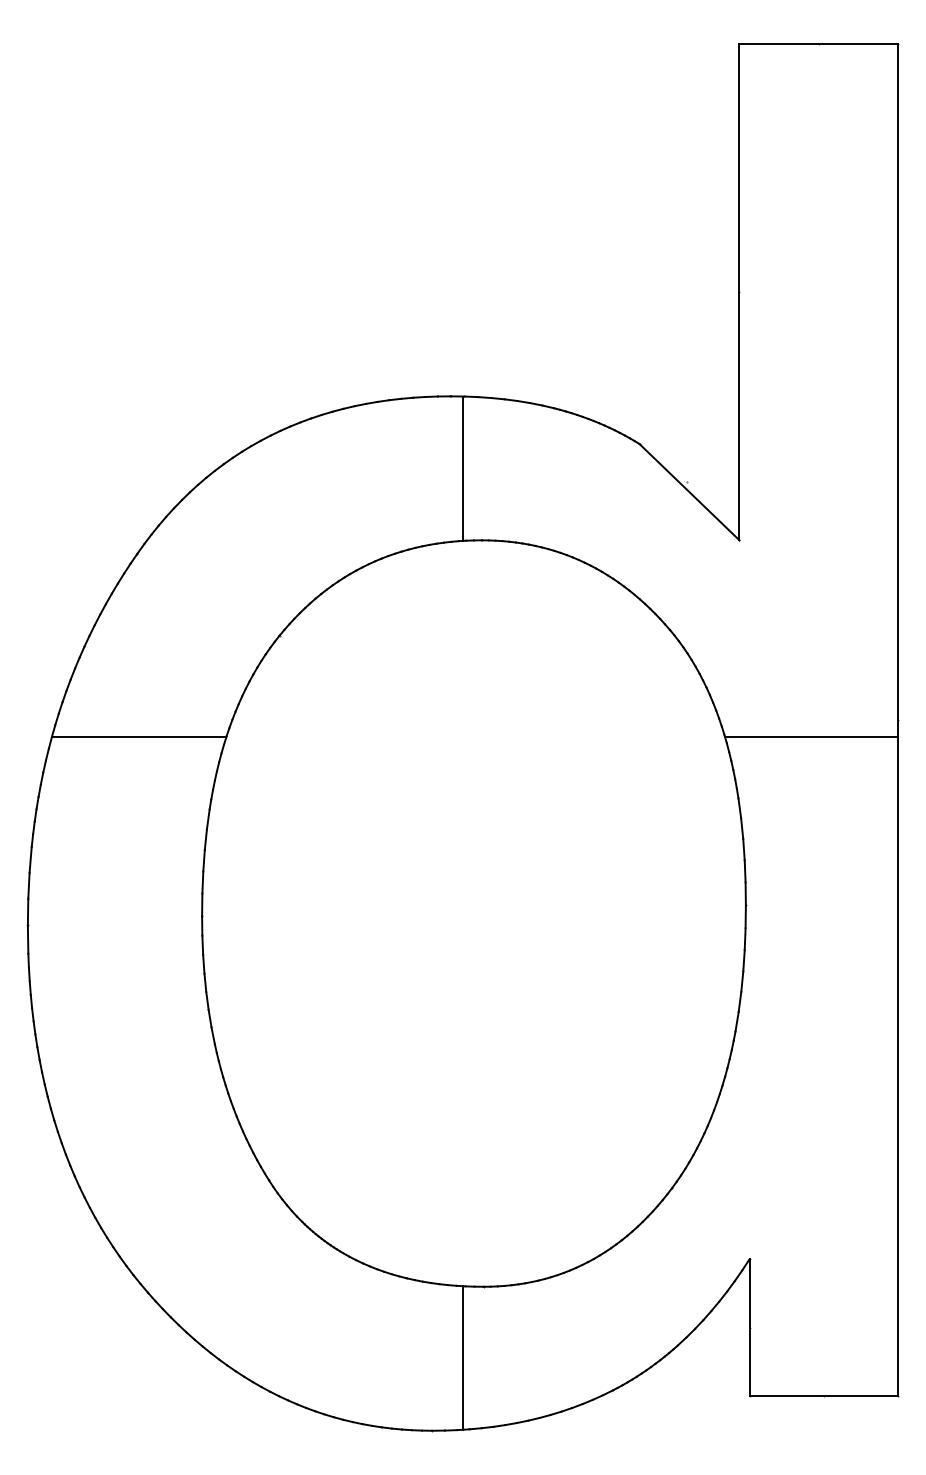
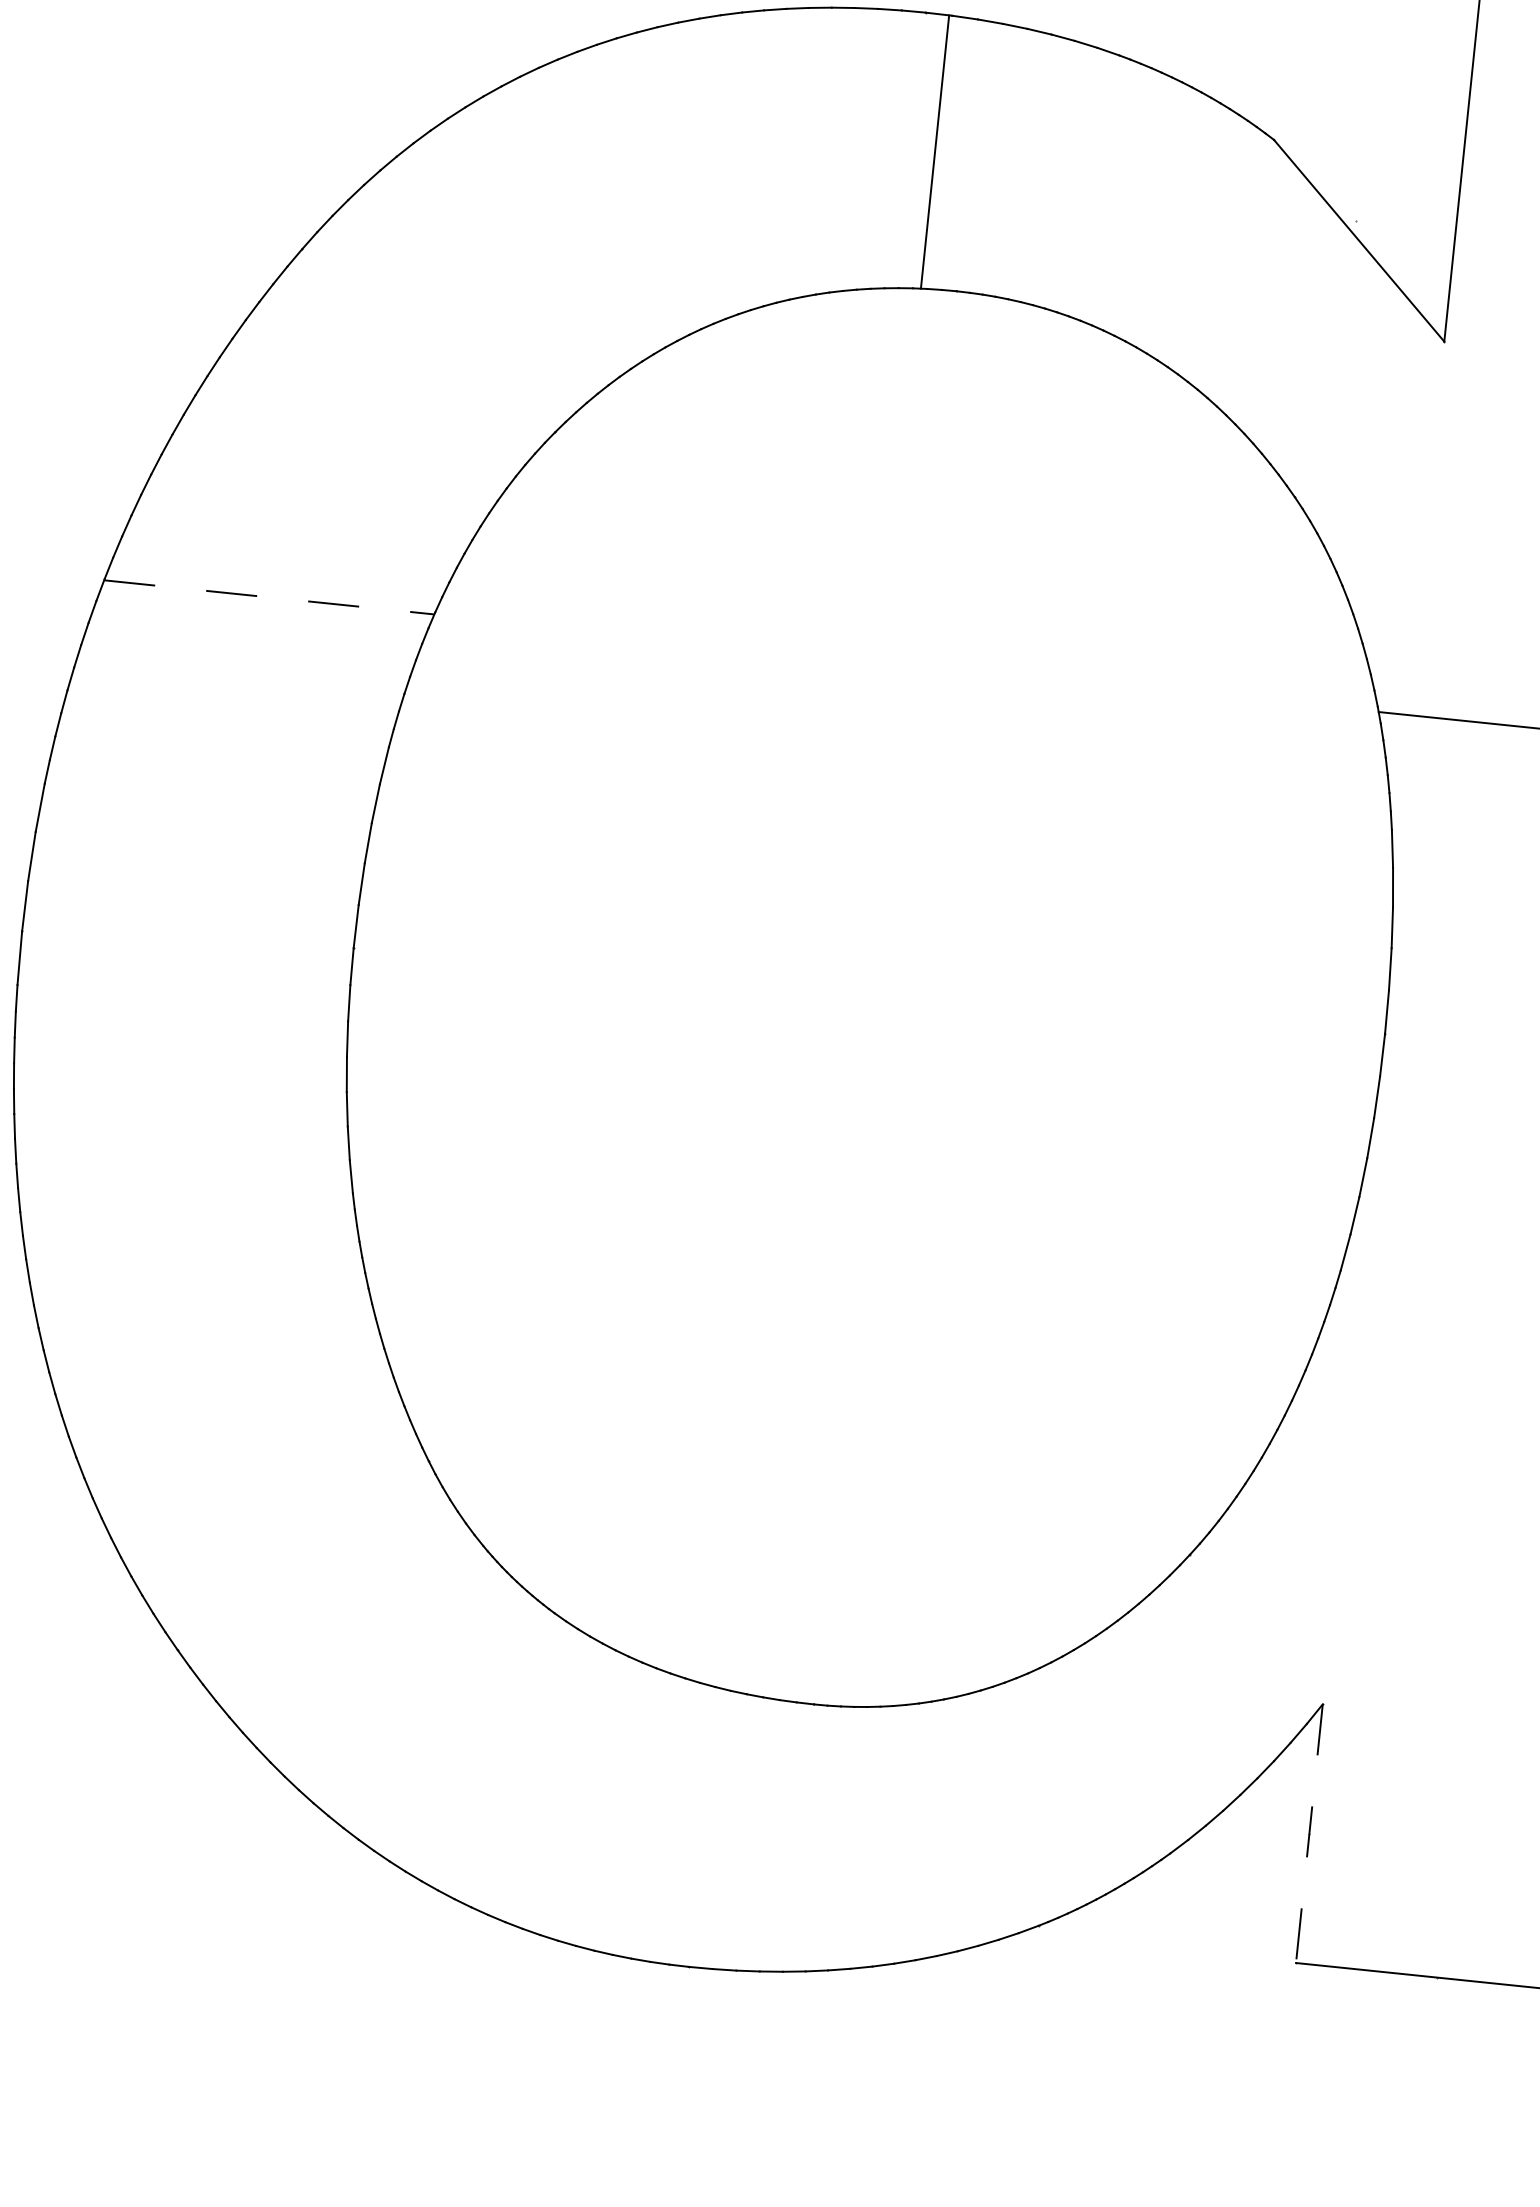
line: (139, 737) -> (270, 597), solid -> dashed
line: (749, 1328) -> (1309, 1835), solid -> dashed
line: (463, 1357) -> (762, 1834), removed

